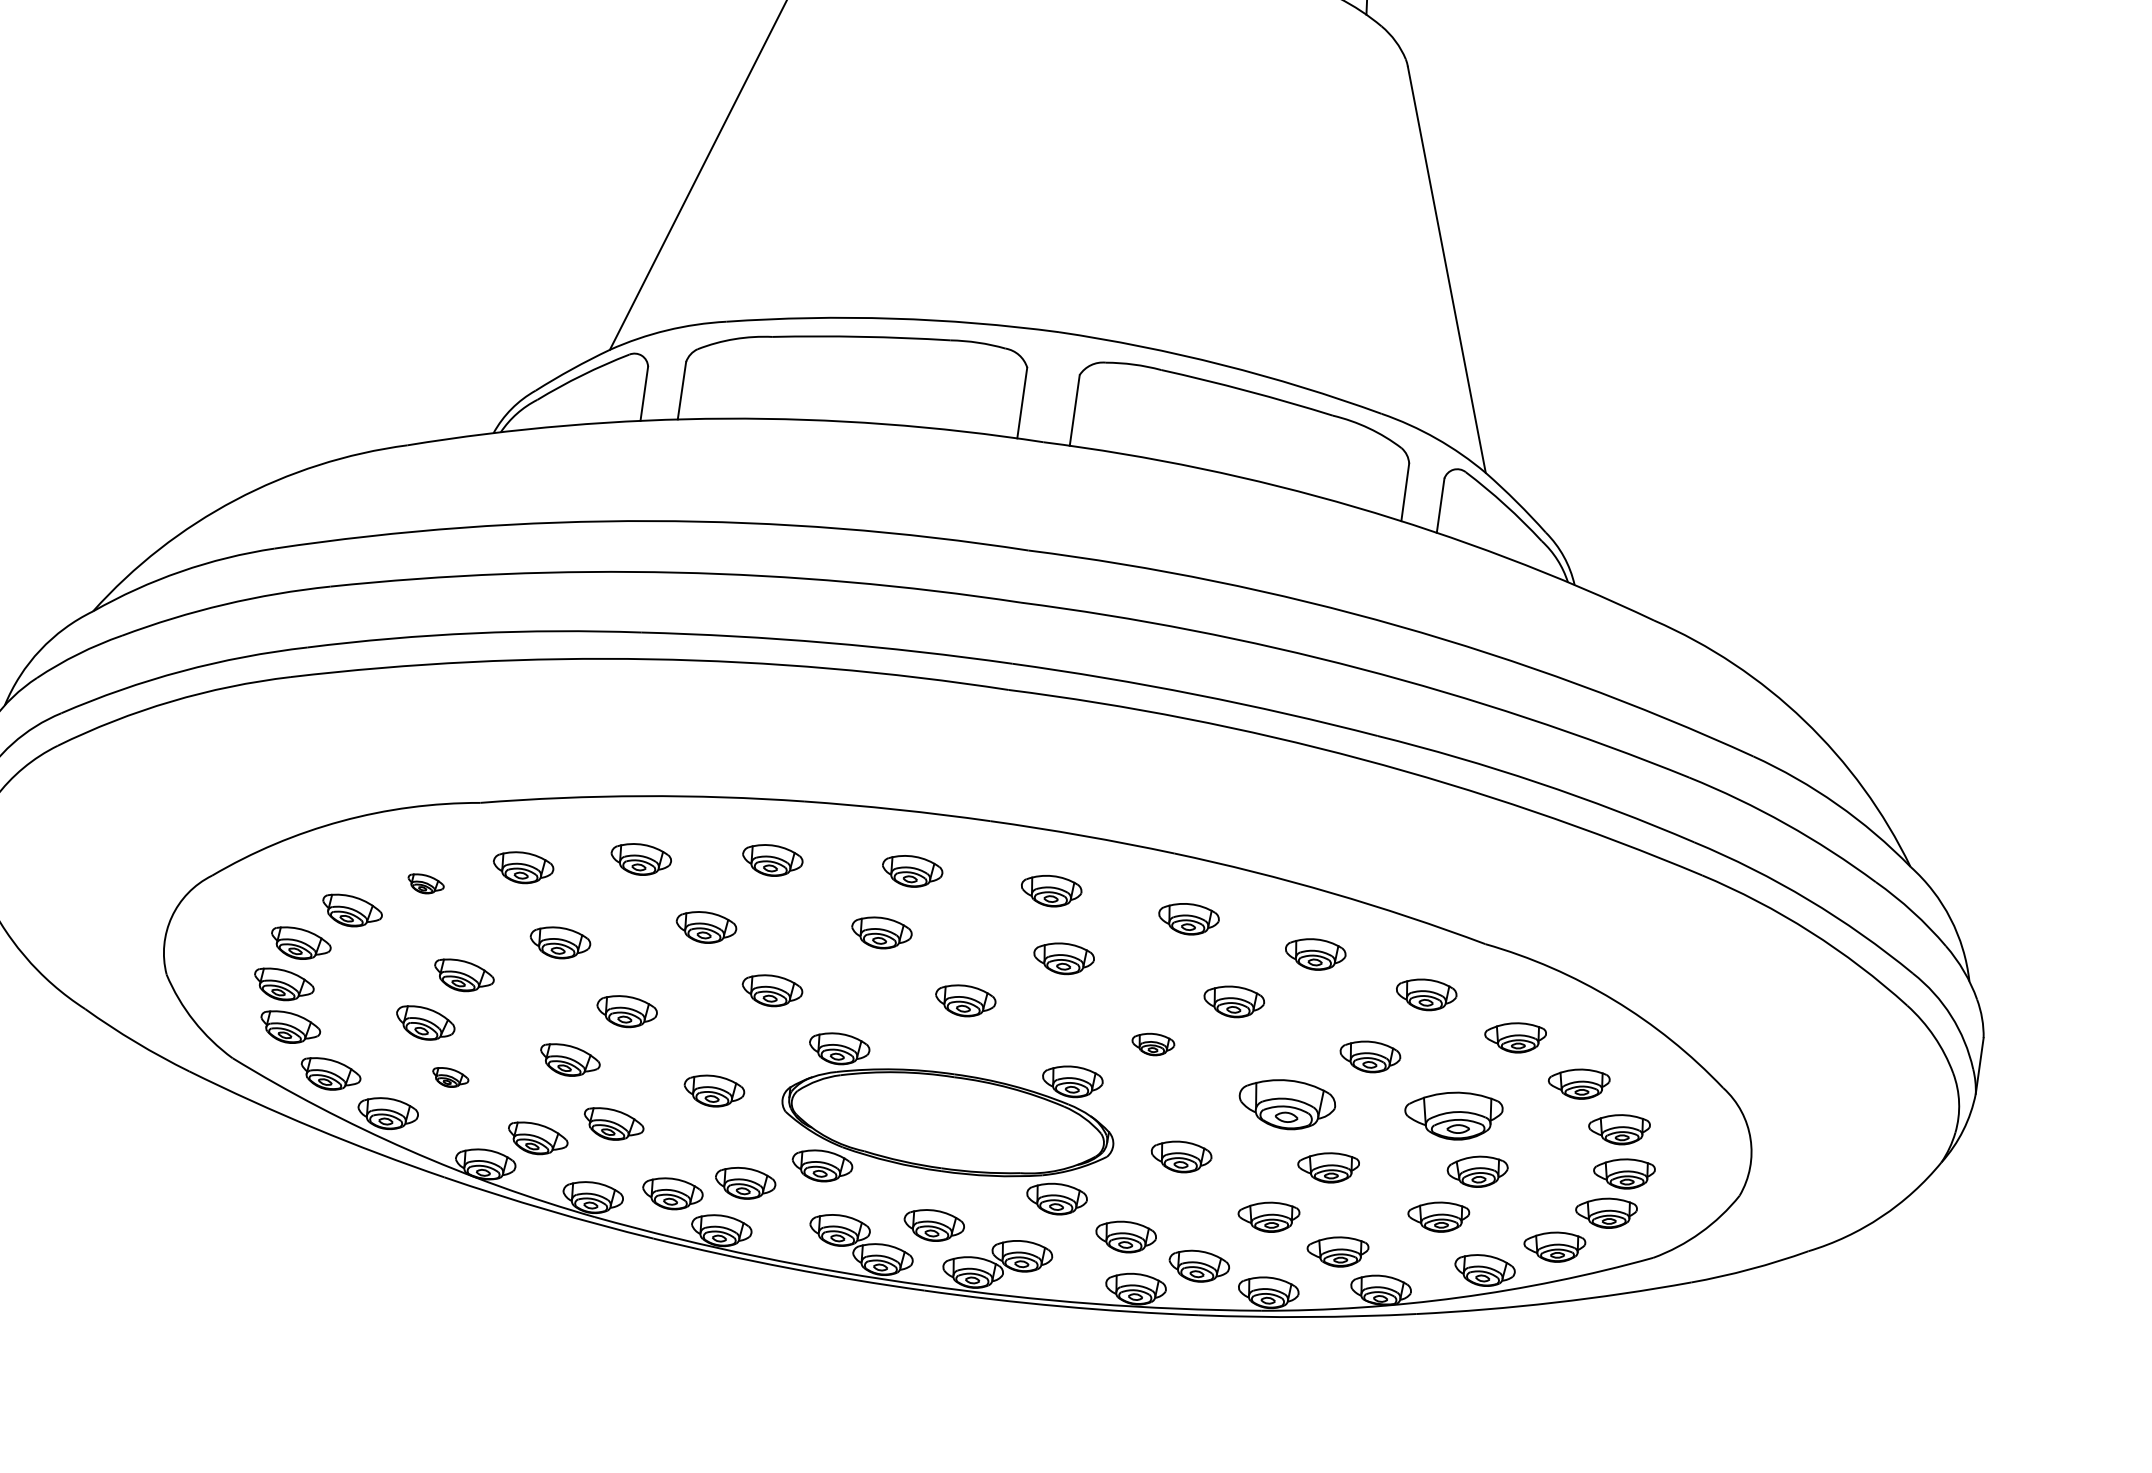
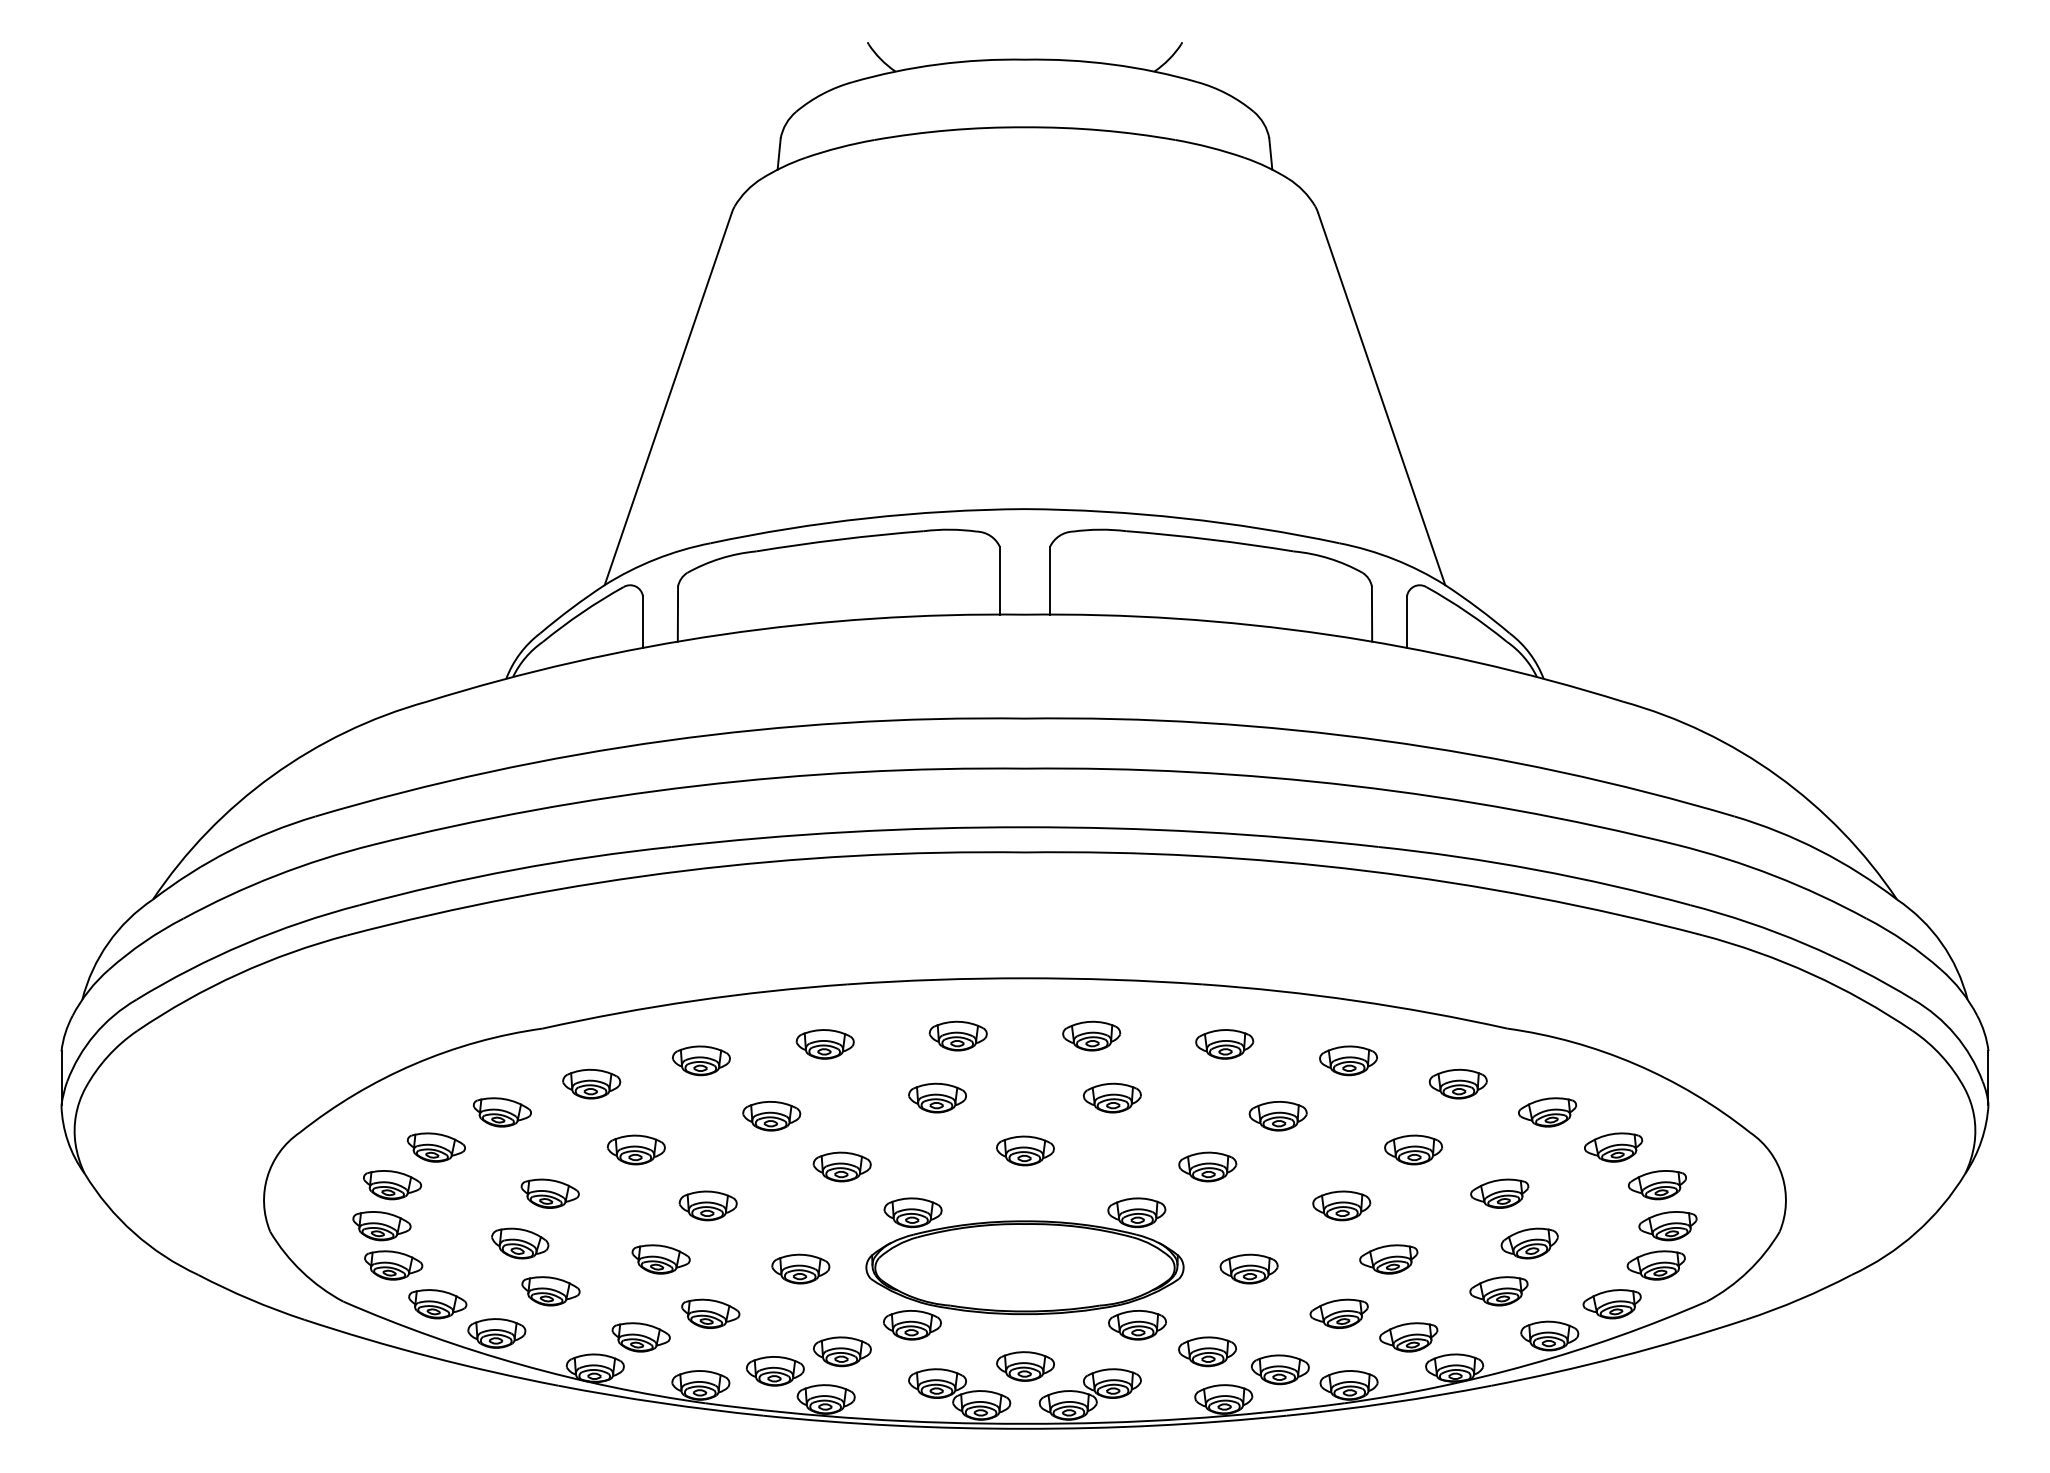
part: (425, 884) -> (501, 1112), size x1.67
part: (1152, 1043) -> (1207, 1166), size x1.43
part: (449, 1078) -> (550, 1291), size x1.67
part: (1286, 1104) -> (1341, 1205), size x0.62
part: (1453, 1114) -> (1499, 1193), size x0.62

